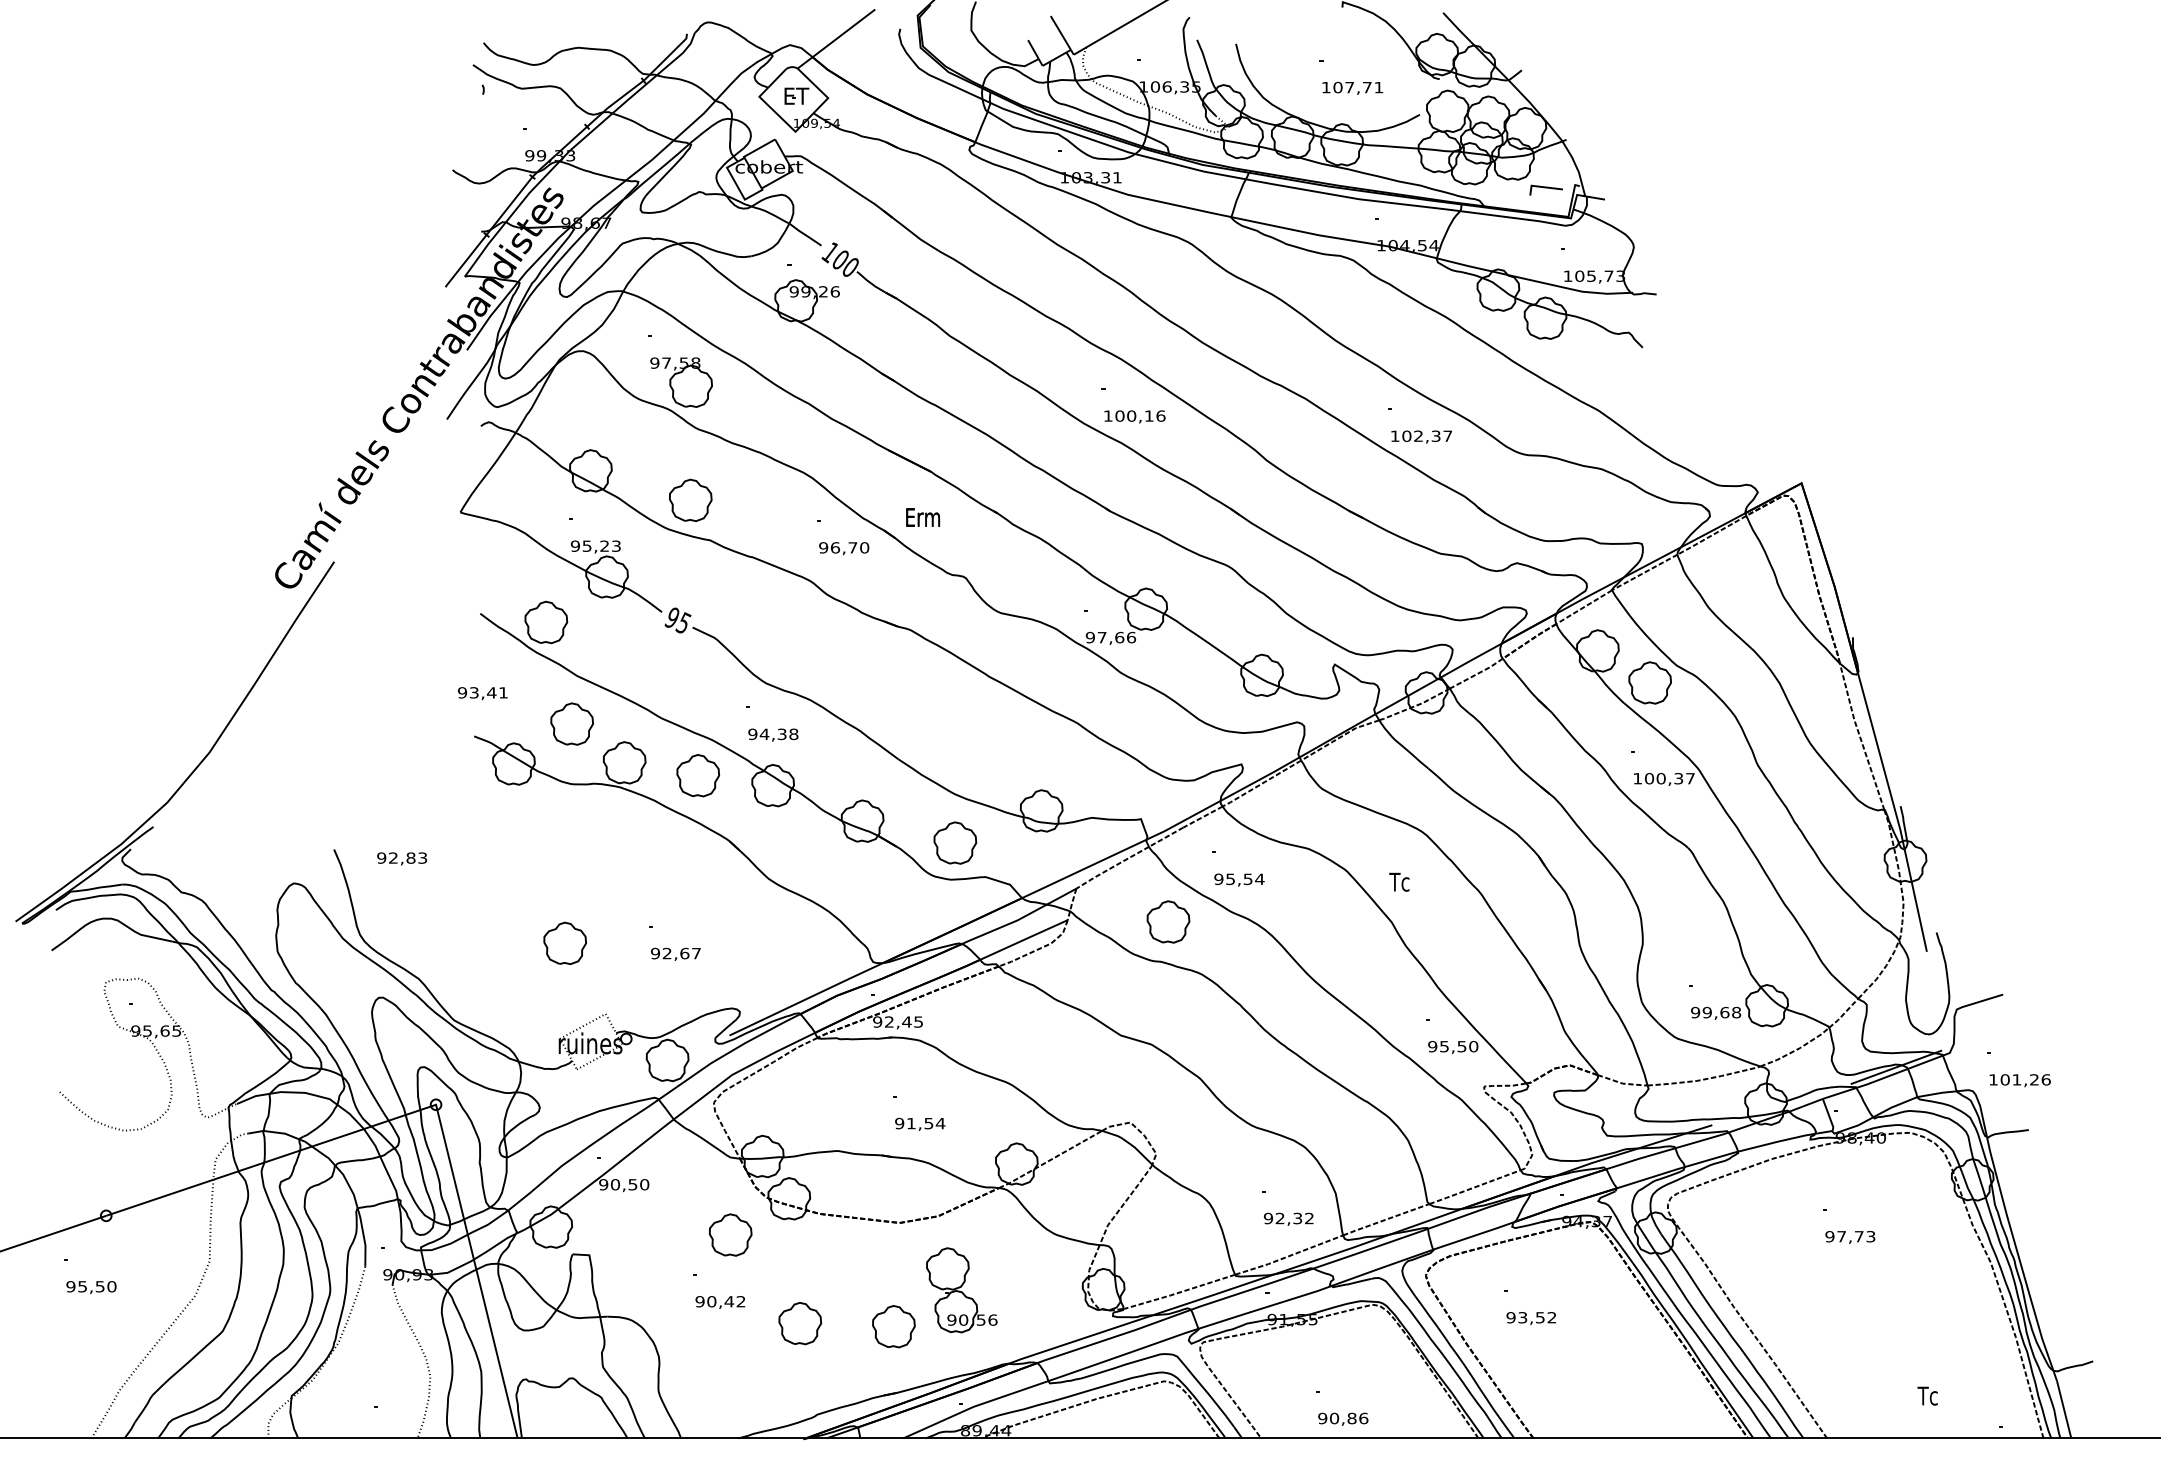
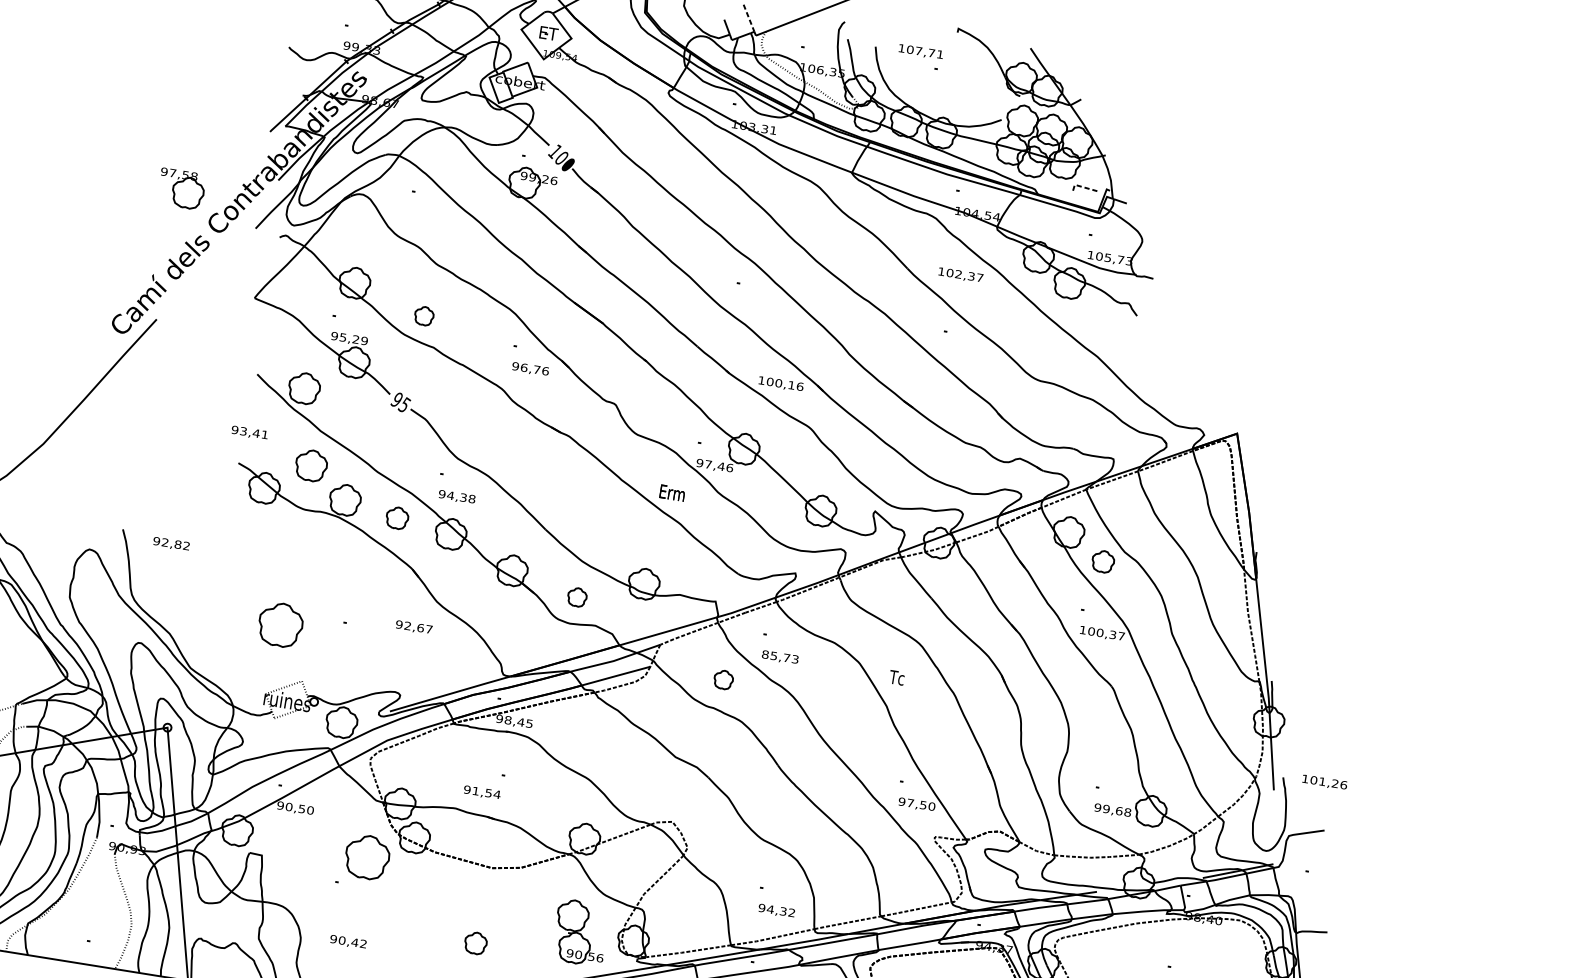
line: (1060, 33) -> (748, 18), solid -> dashed
text: (1352, 87) -> (920, 51), moved
line: (1541, 186) -> (1082, 186), solid -> dashed
part: (681, 382) -> (181, 189), moved
text: (1134, 416) -> (780, 383), moved
text: (1421, 436) -> (960, 274), moved
part: (690, 499) -> (424, 315), size x0.6
text: (923, 517) -> (672, 493), moved
text: (615, 545) -> (363, 340), 95,23 -> 95,29
text: (864, 547) -> (545, 370), 96,70 -> 96,76
text: (1119, 637) -> (721, 466), 97,66 -> 97,46
part: (1649, 682) -> (1102, 561), size x0.7
part: (697, 775) -> (396, 517), size x0.7
part: (955, 842) -> (577, 596), size x0.6
text: (422, 858) -> (186, 546), 92,83 -> 92,82
text: (1239, 879) -> (780, 657), 95,54 -> 85,73
part: (1168, 921) -> (723, 679), size x0.6
part: (564, 943) -> (280, 624), size x1.4
text: (675, 953) -> (413, 626), moved
text: (888, 1021) -> (507, 719), 92,45 -> 98,45
text: (1444, 1046) -> (910, 803), 95,50 -> 97,50
text: (2019, 1080) -> (1324, 782), moved
text: (920, 1123) -> (482, 792), moved
text: (1279, 1218) -> (770, 909), 92,32 -> 94,32
part: (730, 1234) -> (367, 856), size x1.4
part: (961, 1290) -> (580, 932), moved
text: (720, 1302) -> (348, 942), moved
part: (800, 1323) -> (408, 930), removed
part: (893, 1326) -> (475, 943), size x0.7

